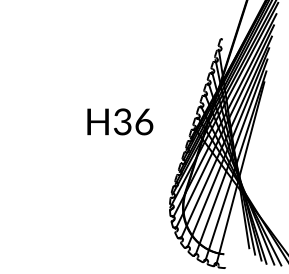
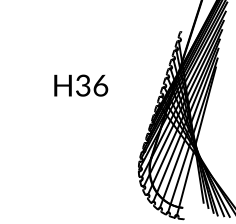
text: (120, 121) -> (81, 85), moved

